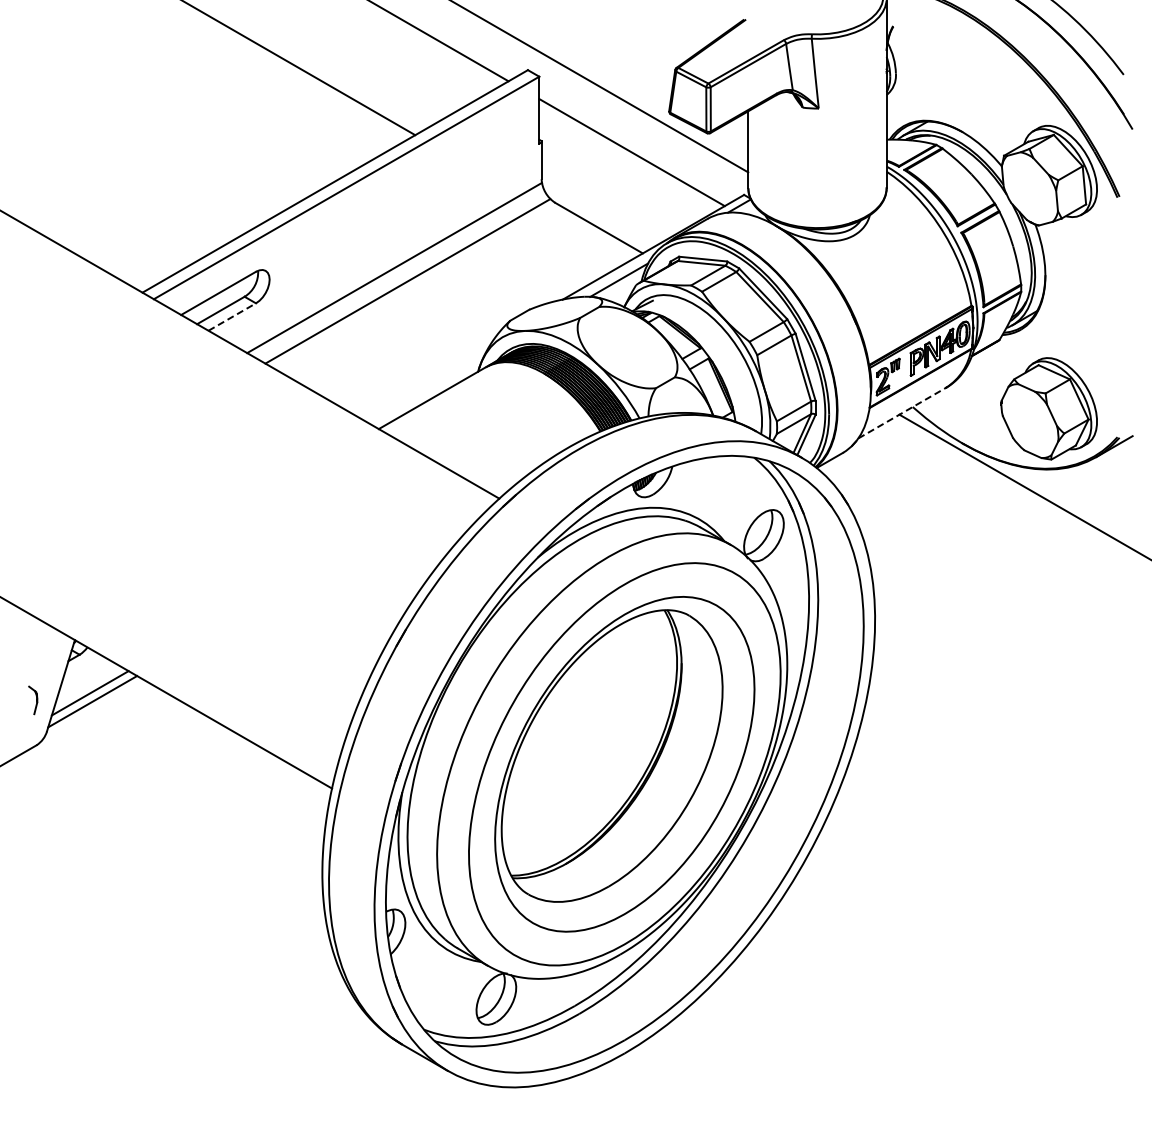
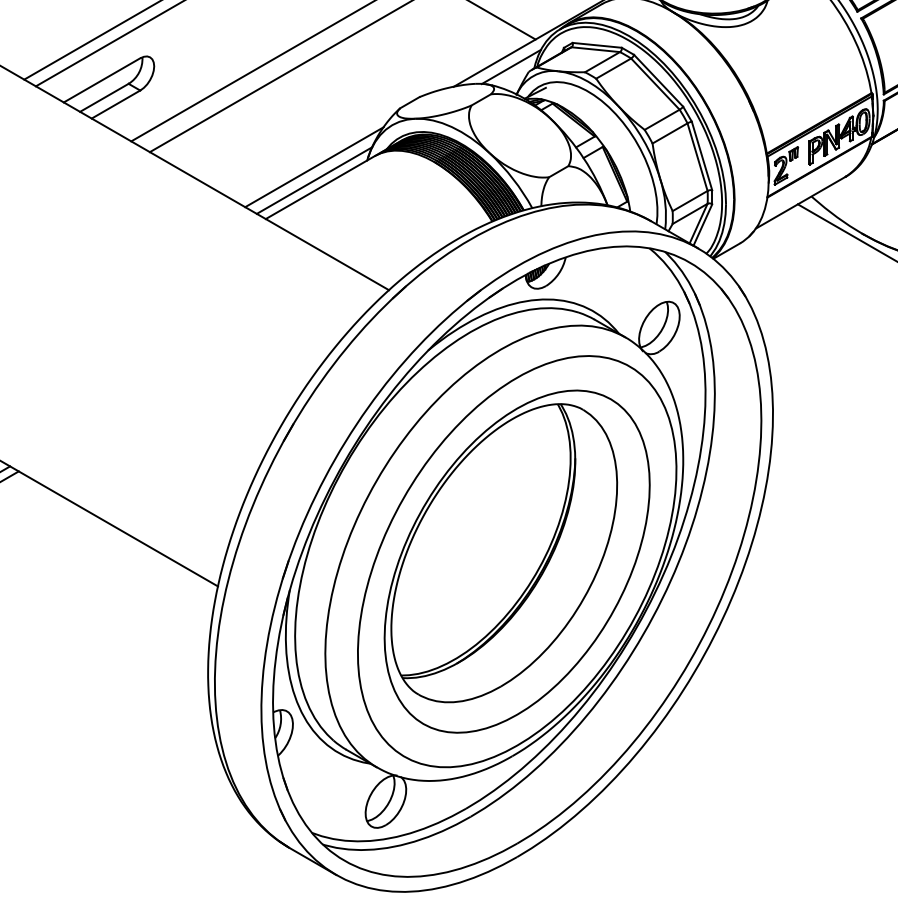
line: (232, 316) -> (116, 103), dashed -> solid
line: (426, 378) -> (314, 167), added
line: (426, 391) -> (314, 180), added
line: (902, 413) -> (800, 203), dashed -> solid

